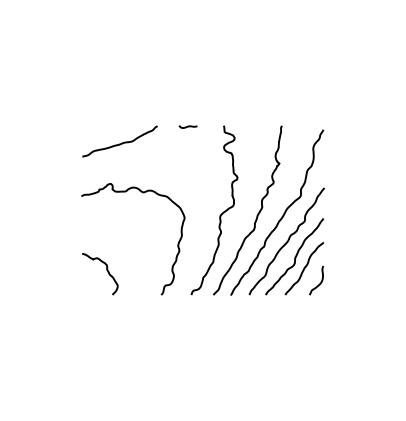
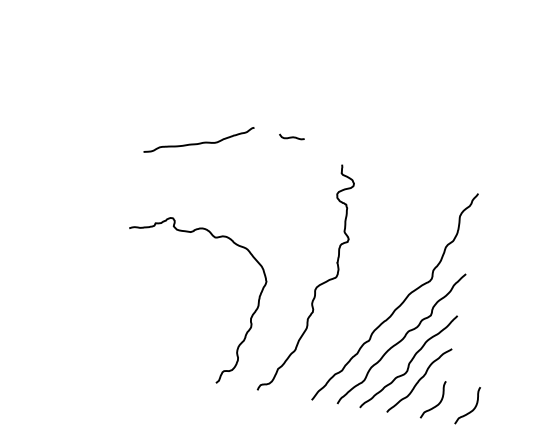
line: (187, 126) -> (290, 137), moved
curve: (119, 143) -> (197, 142), moved
curve: (256, 215) -> (365, 295), removed
curve: (106, 270) -> (146, 336), removed
curve: (345, 281) -> (472, 407), added

